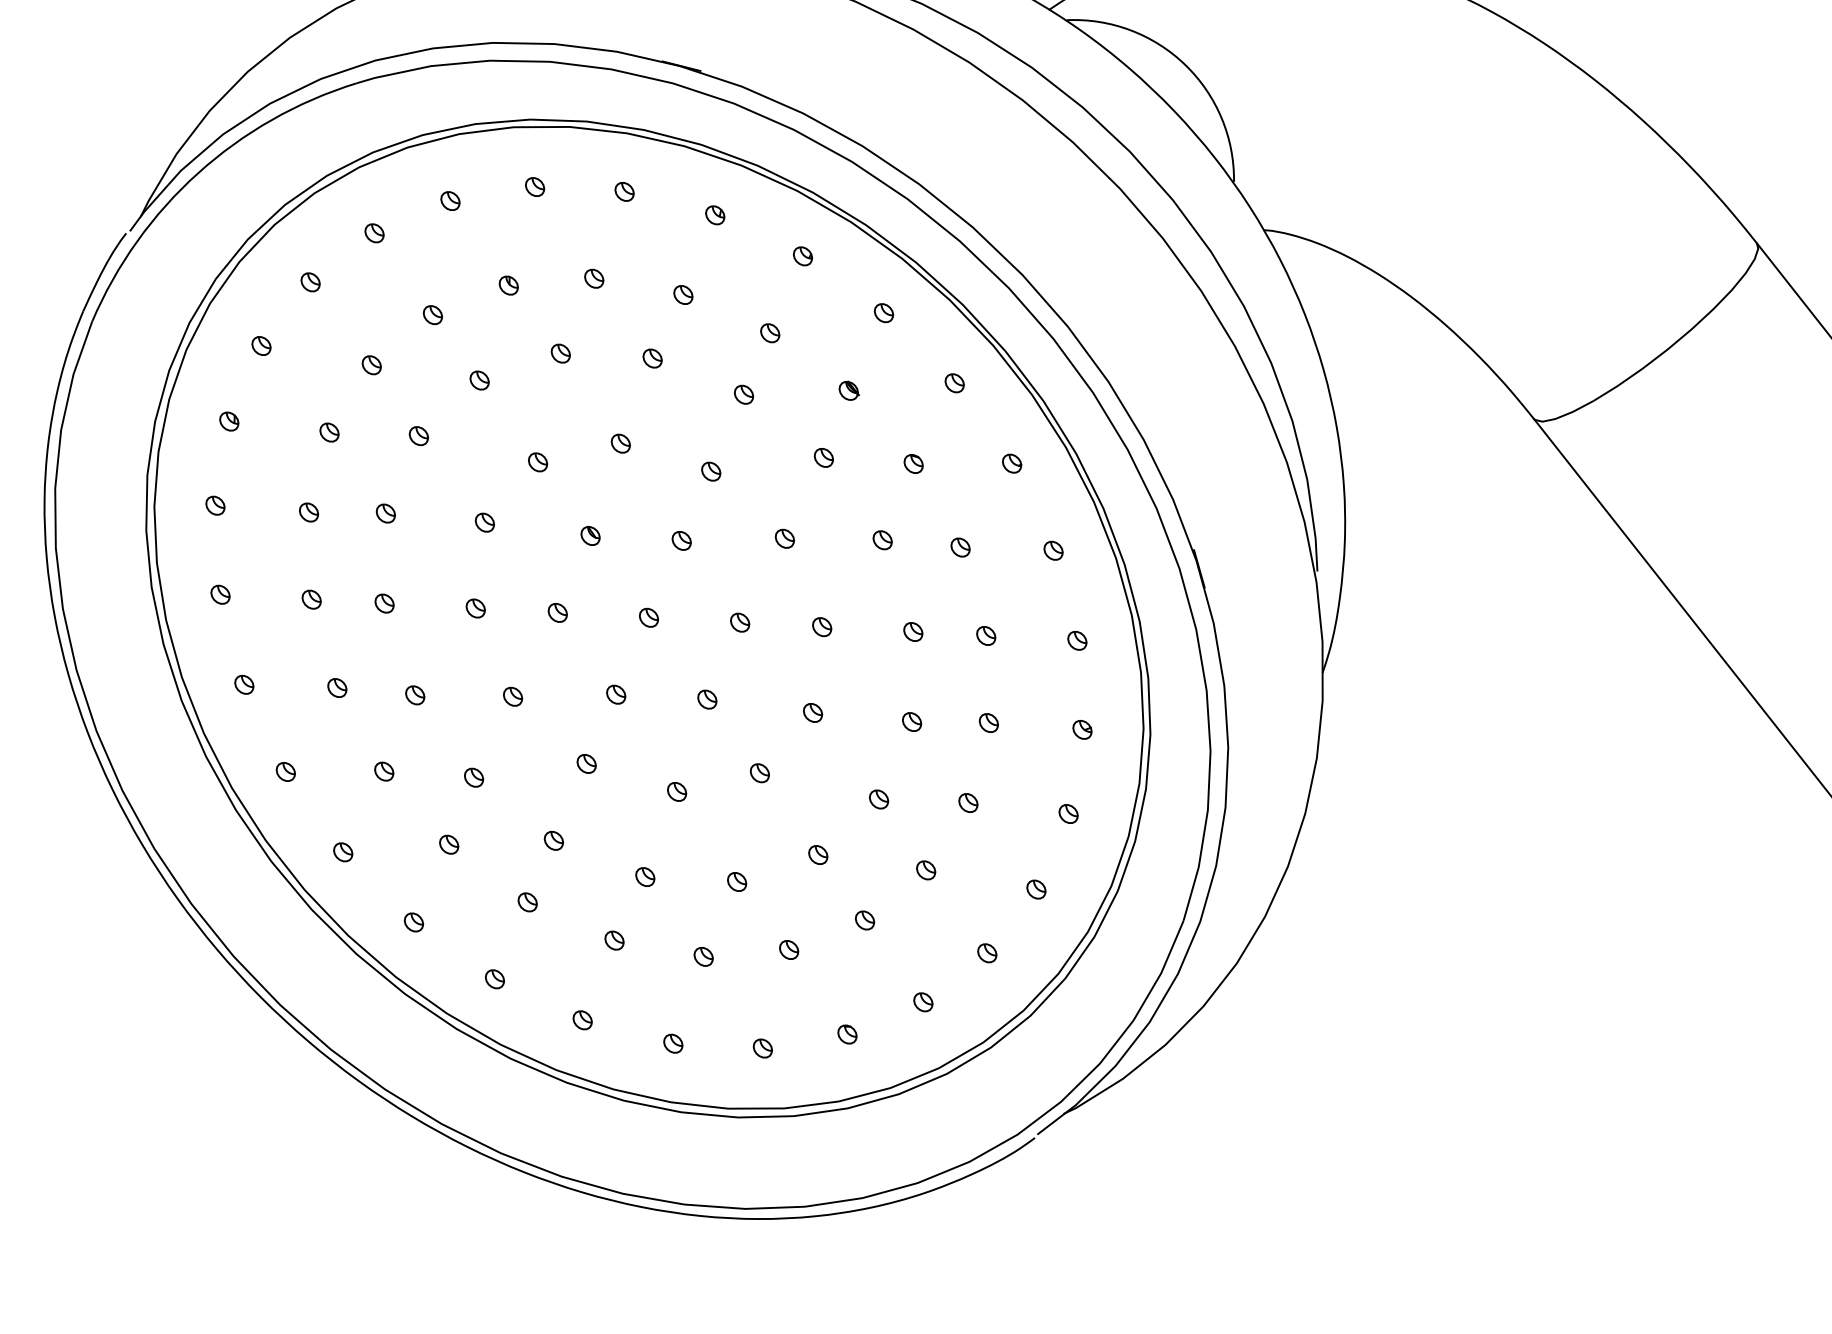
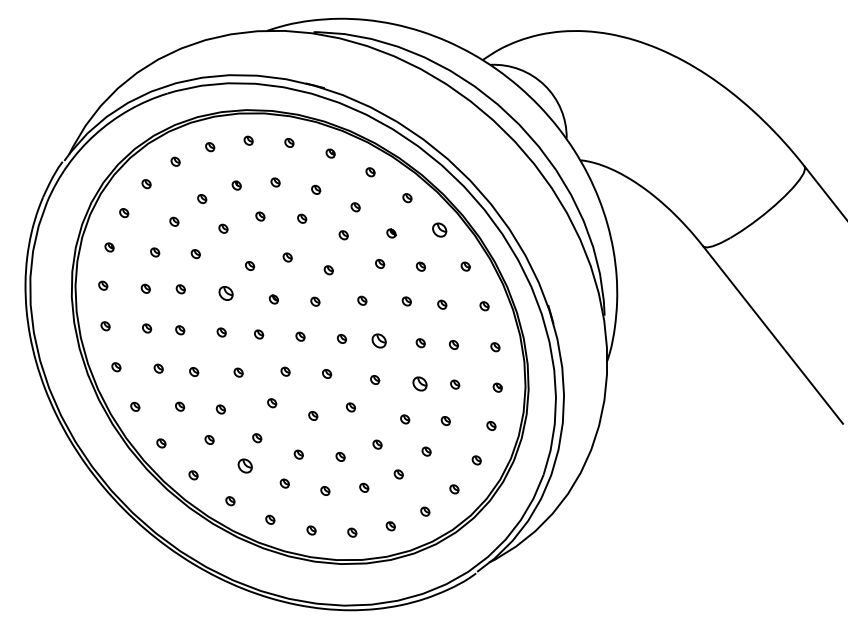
part: (954, 382) -> (439, 229), size x1.6
part: (484, 522) -> (225, 293), size x1.6
part: (822, 626) -> (379, 340), size x1.6
part: (912, 722) -> (420, 384), size x1.6
part: (528, 902) -> (245, 466), size x1.6

